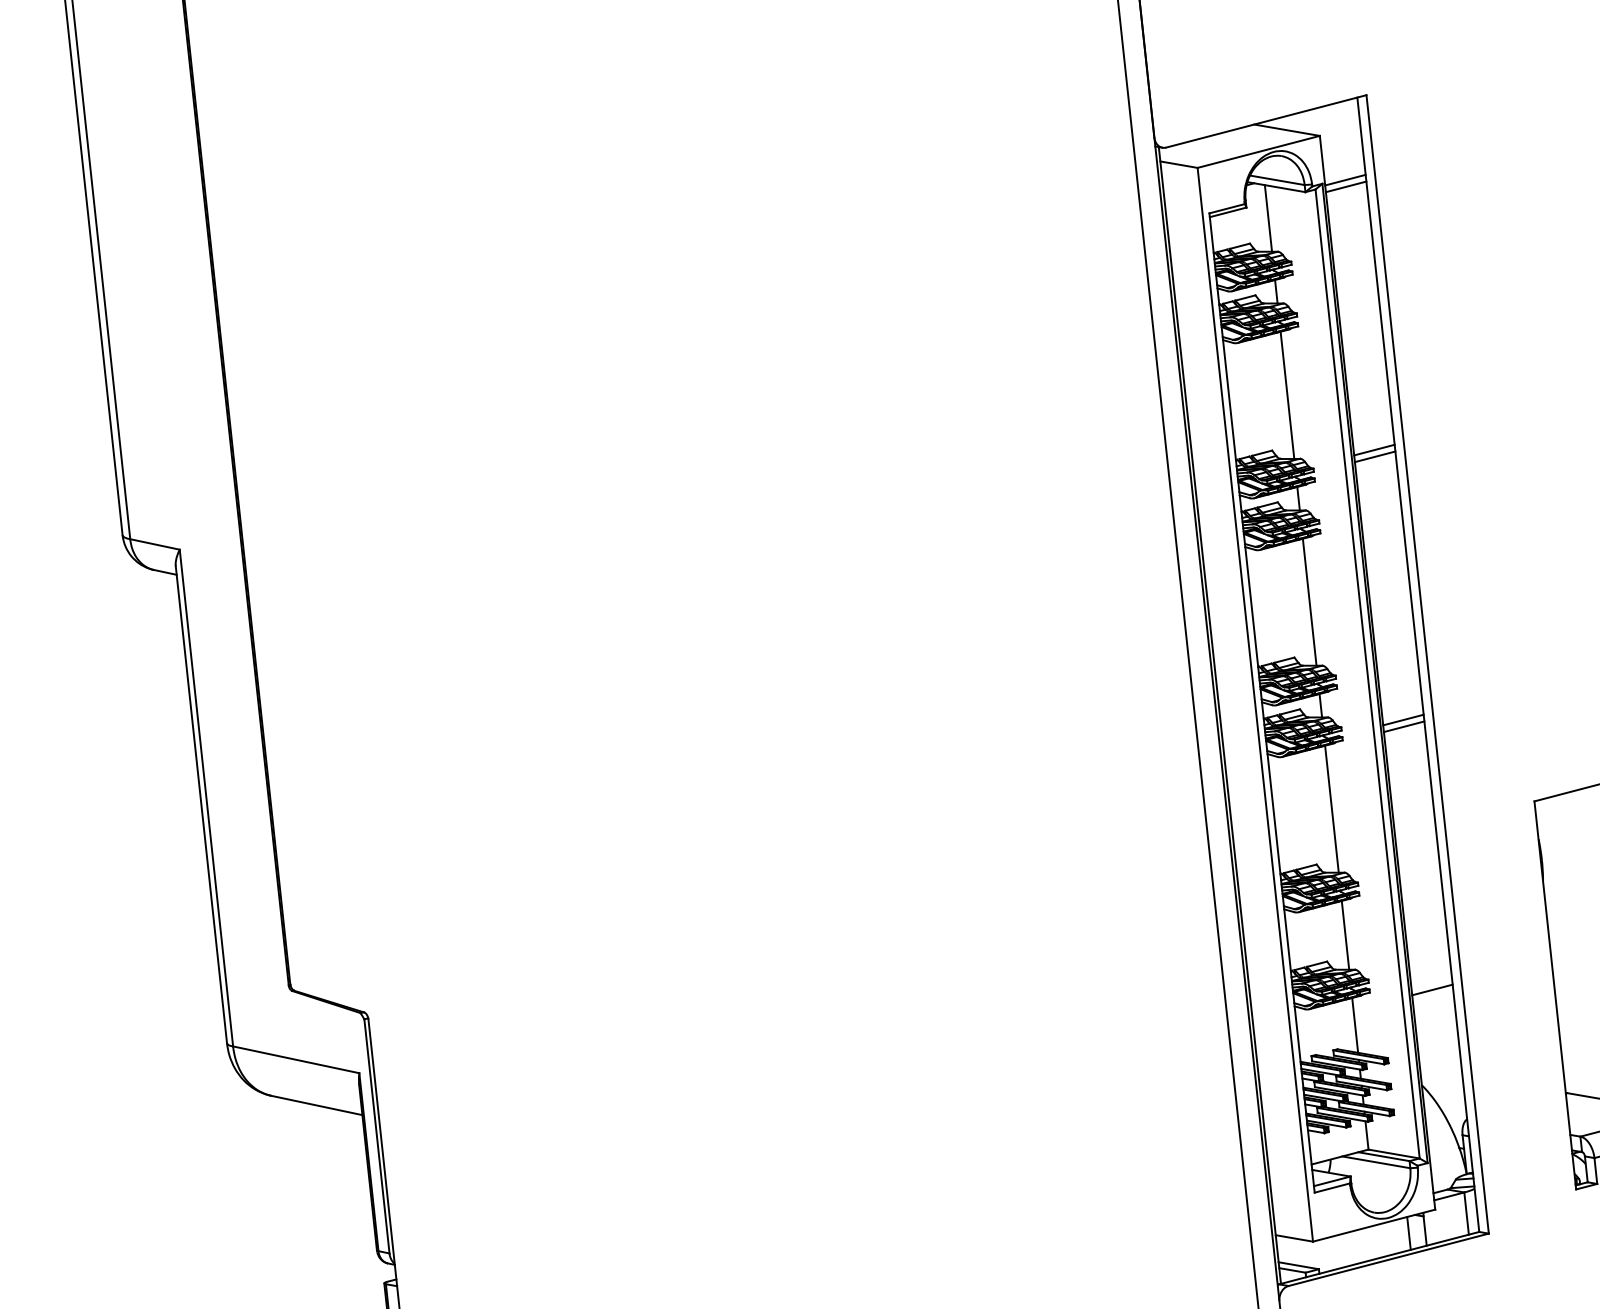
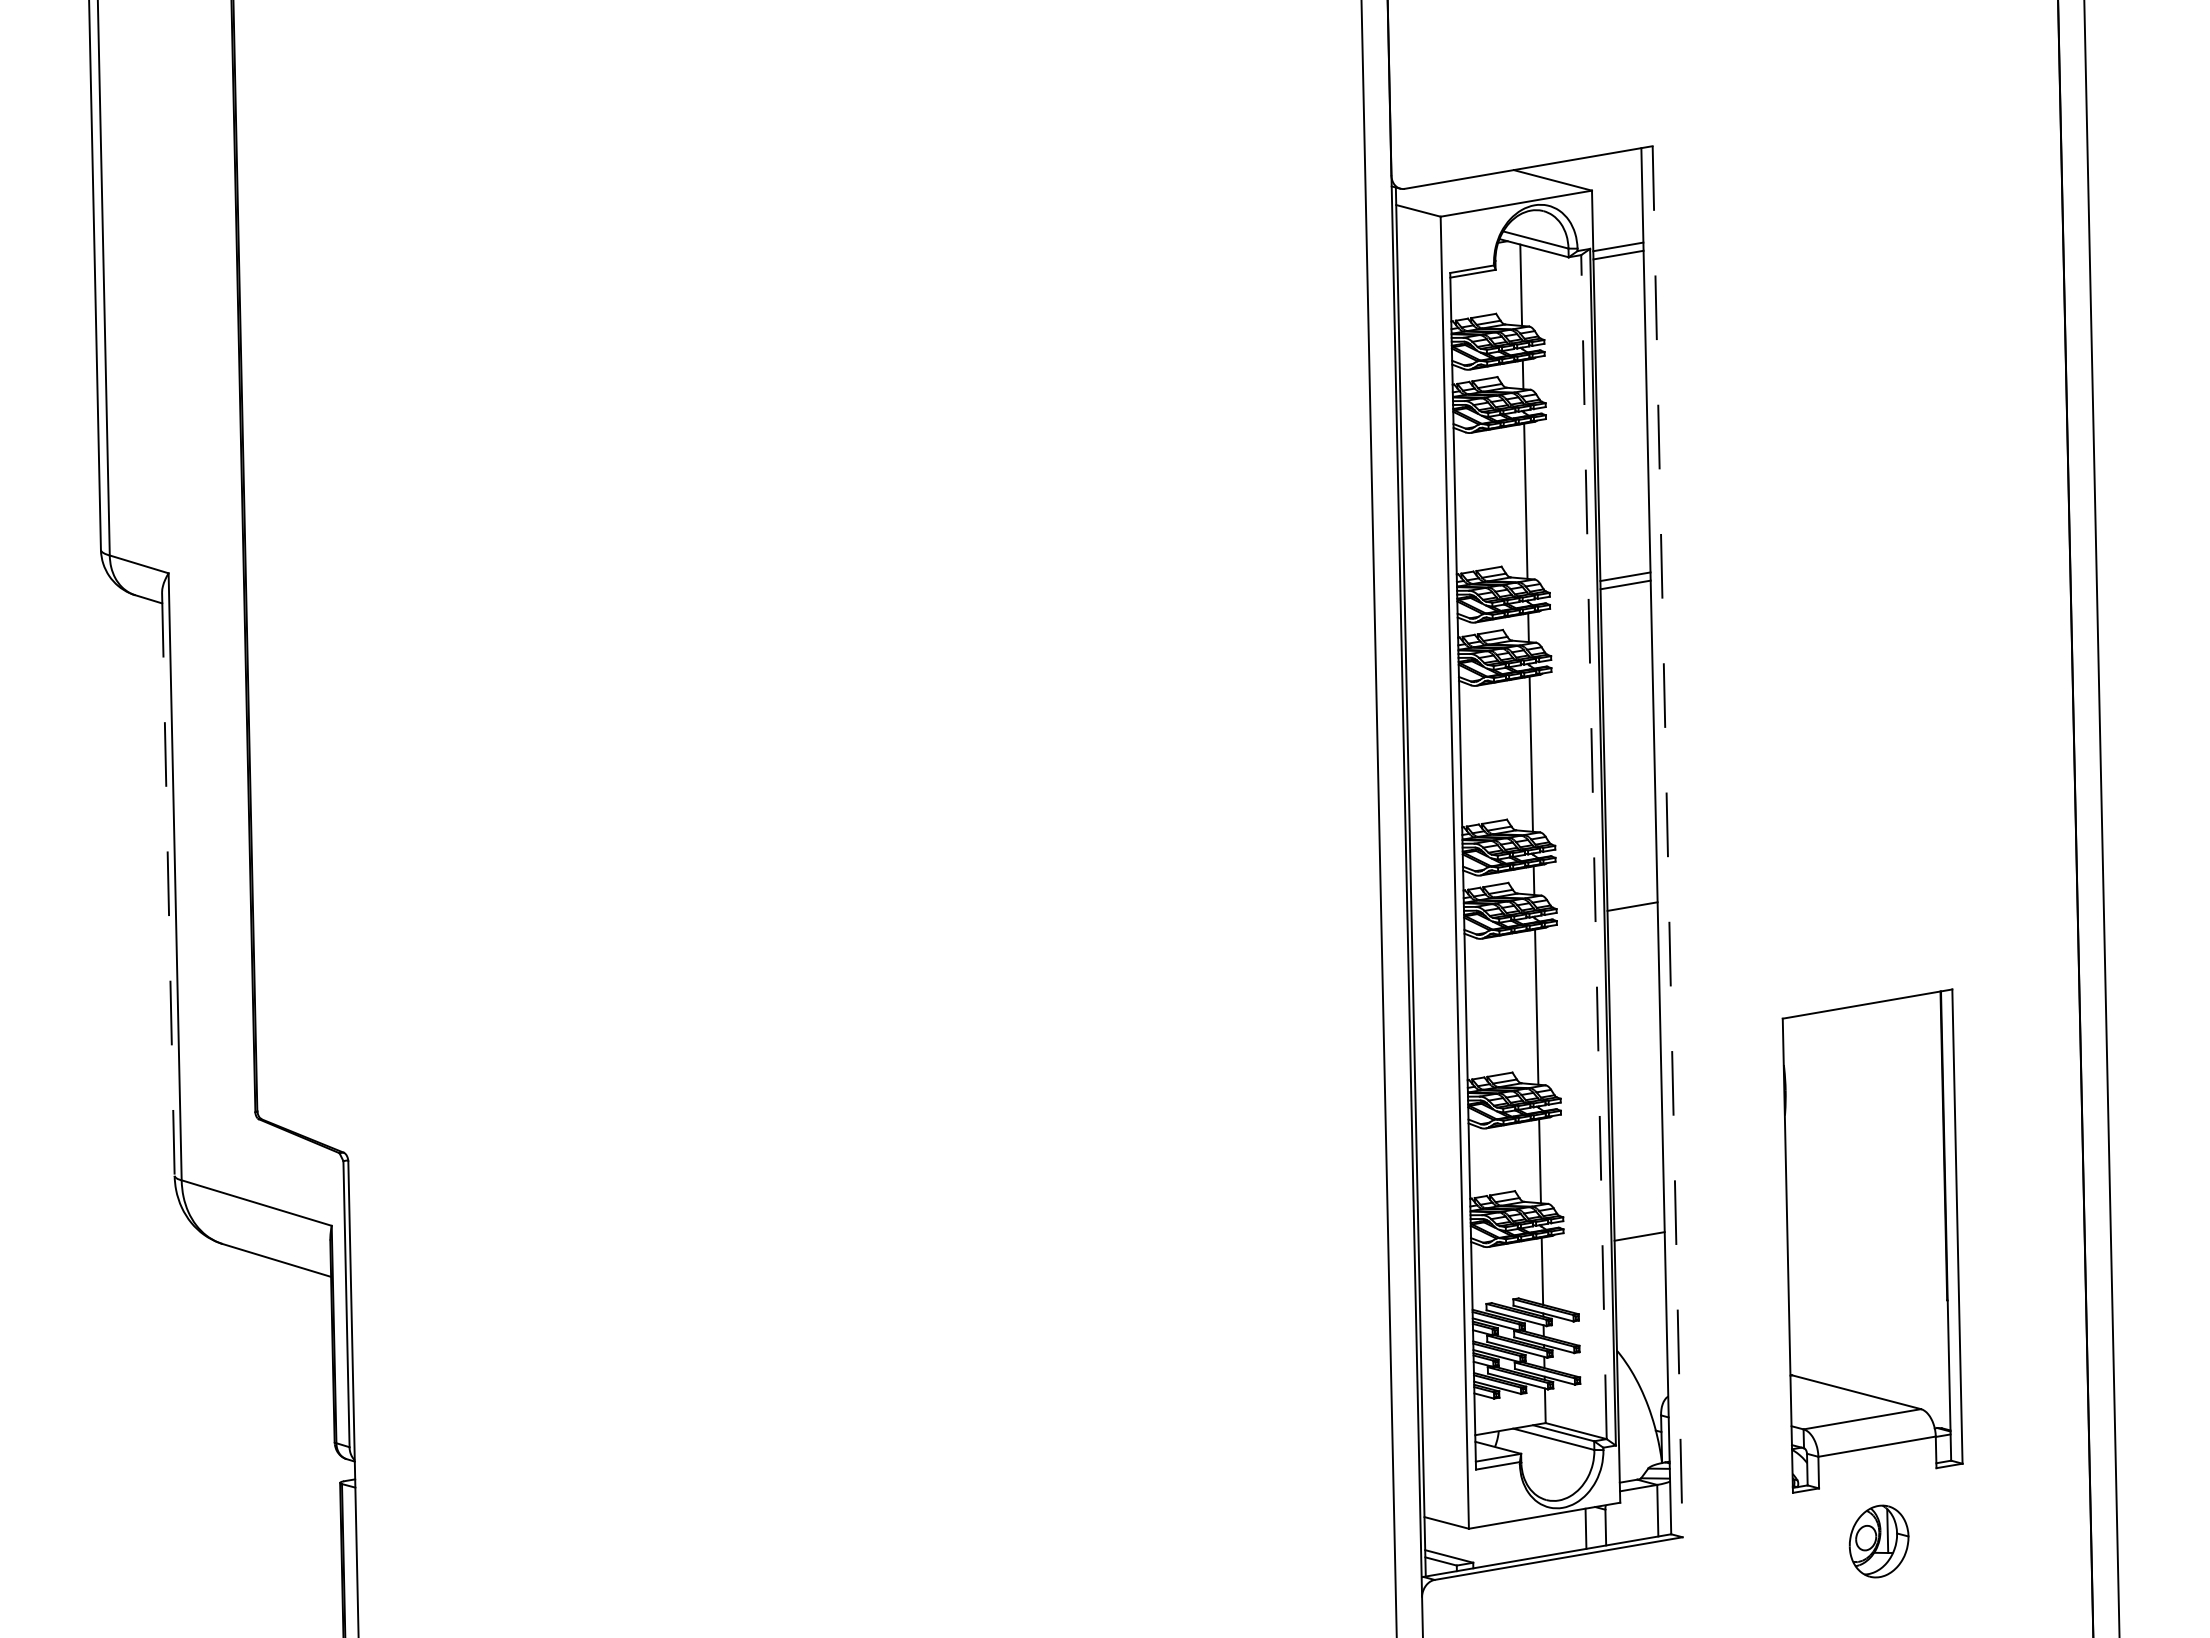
line: (1427, 664) -> (1667, 841), solid -> dashed
line: (1367, 673) -> (1593, 846), solid -> dashed
line: (1403, 726) -> (1632, 914), removed
line: (201, 804) -> (168, 884), solid -> dashed

